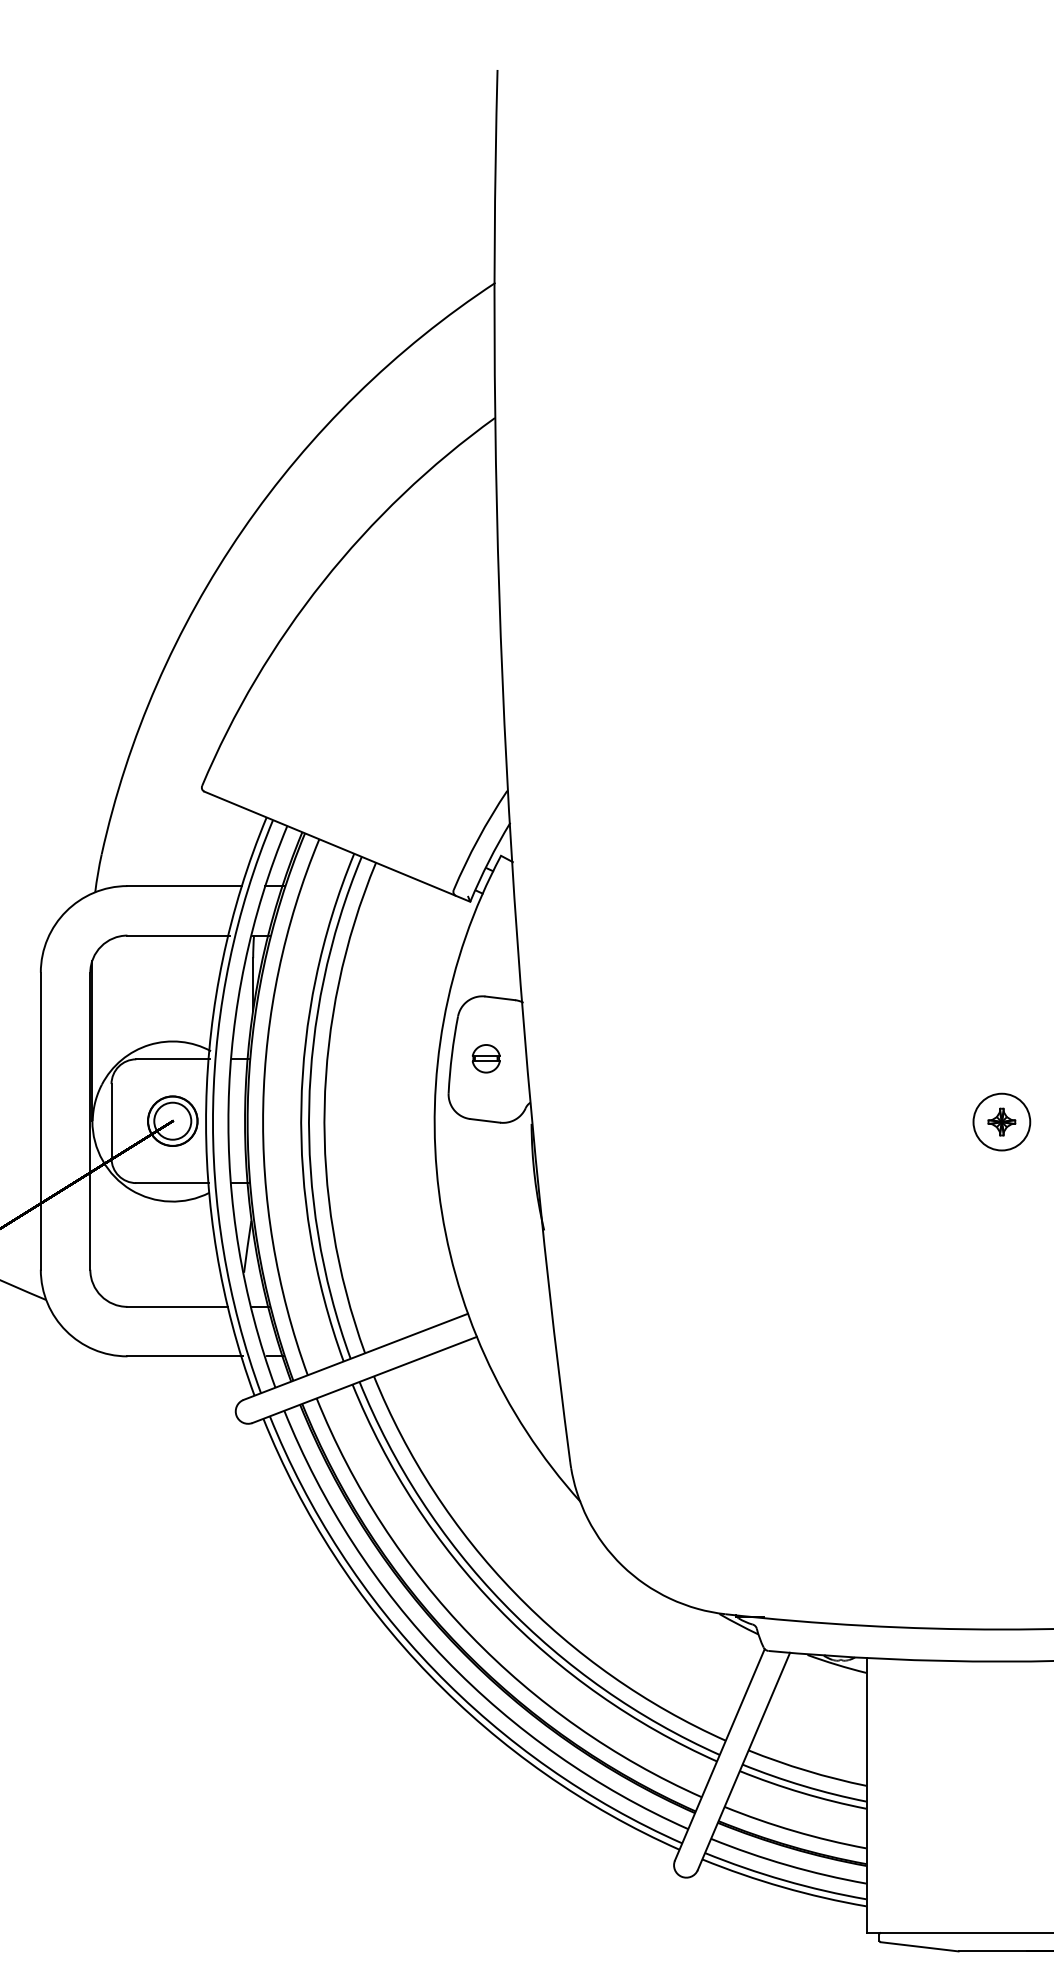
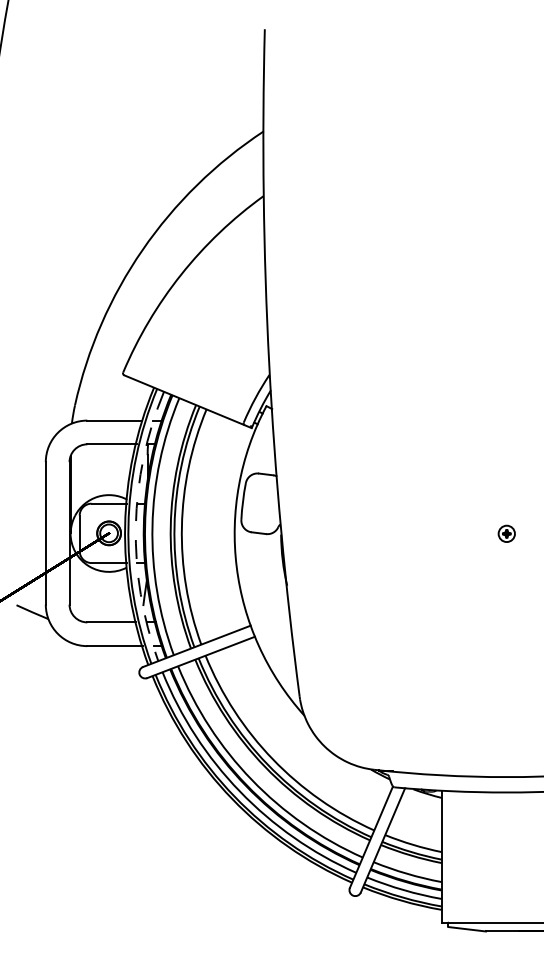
part: (486, 1056) -> (259, 502), removed
arc: (227, 1104) -> (135, 525), solid -> dashed
part: (1001, 1121) -> (506, 533), size x0.6

